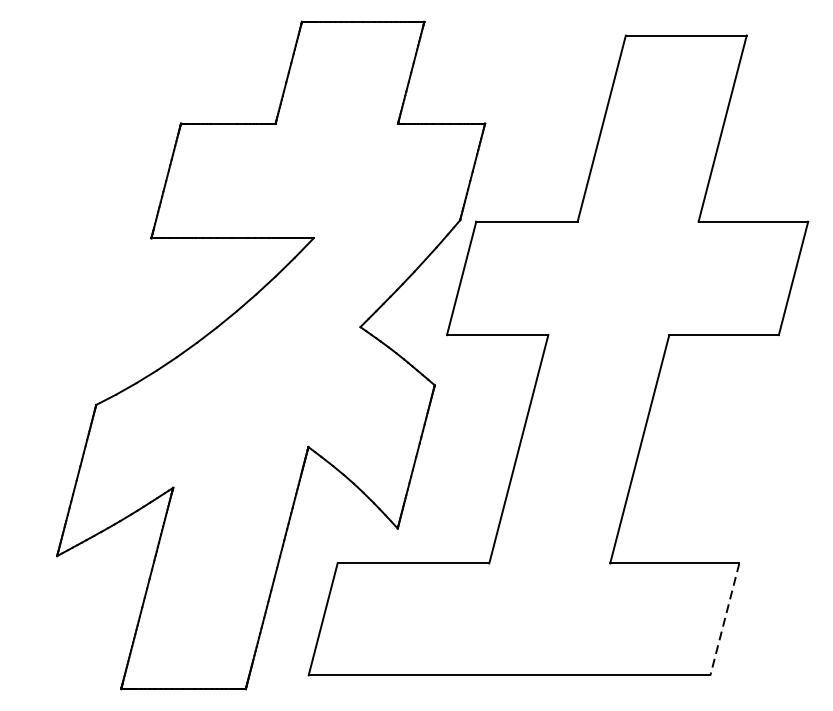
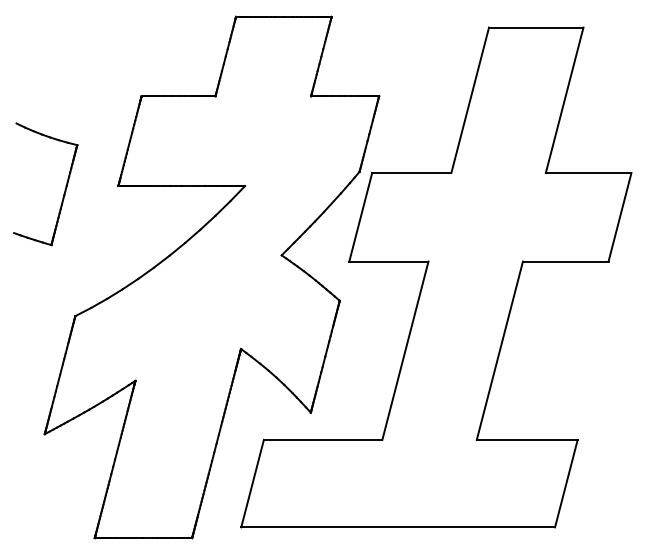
part: (82, 242) -> (64, 189), added
line: (725, 620) -> (566, 484), dashed -> solid

